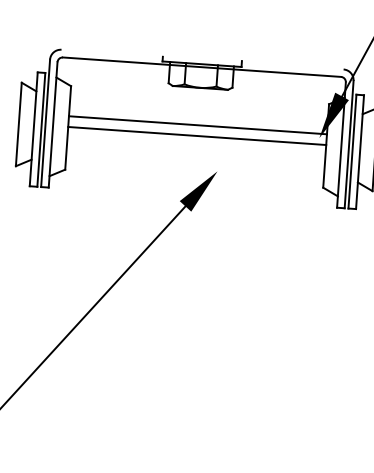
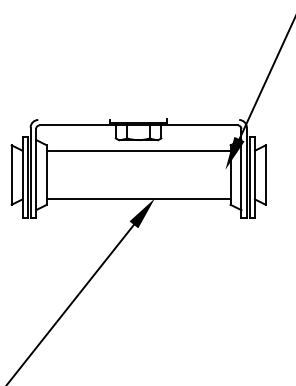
line: (197, 124) -> (138, 150), moved
line: (196, 136) -> (138, 199), moved

